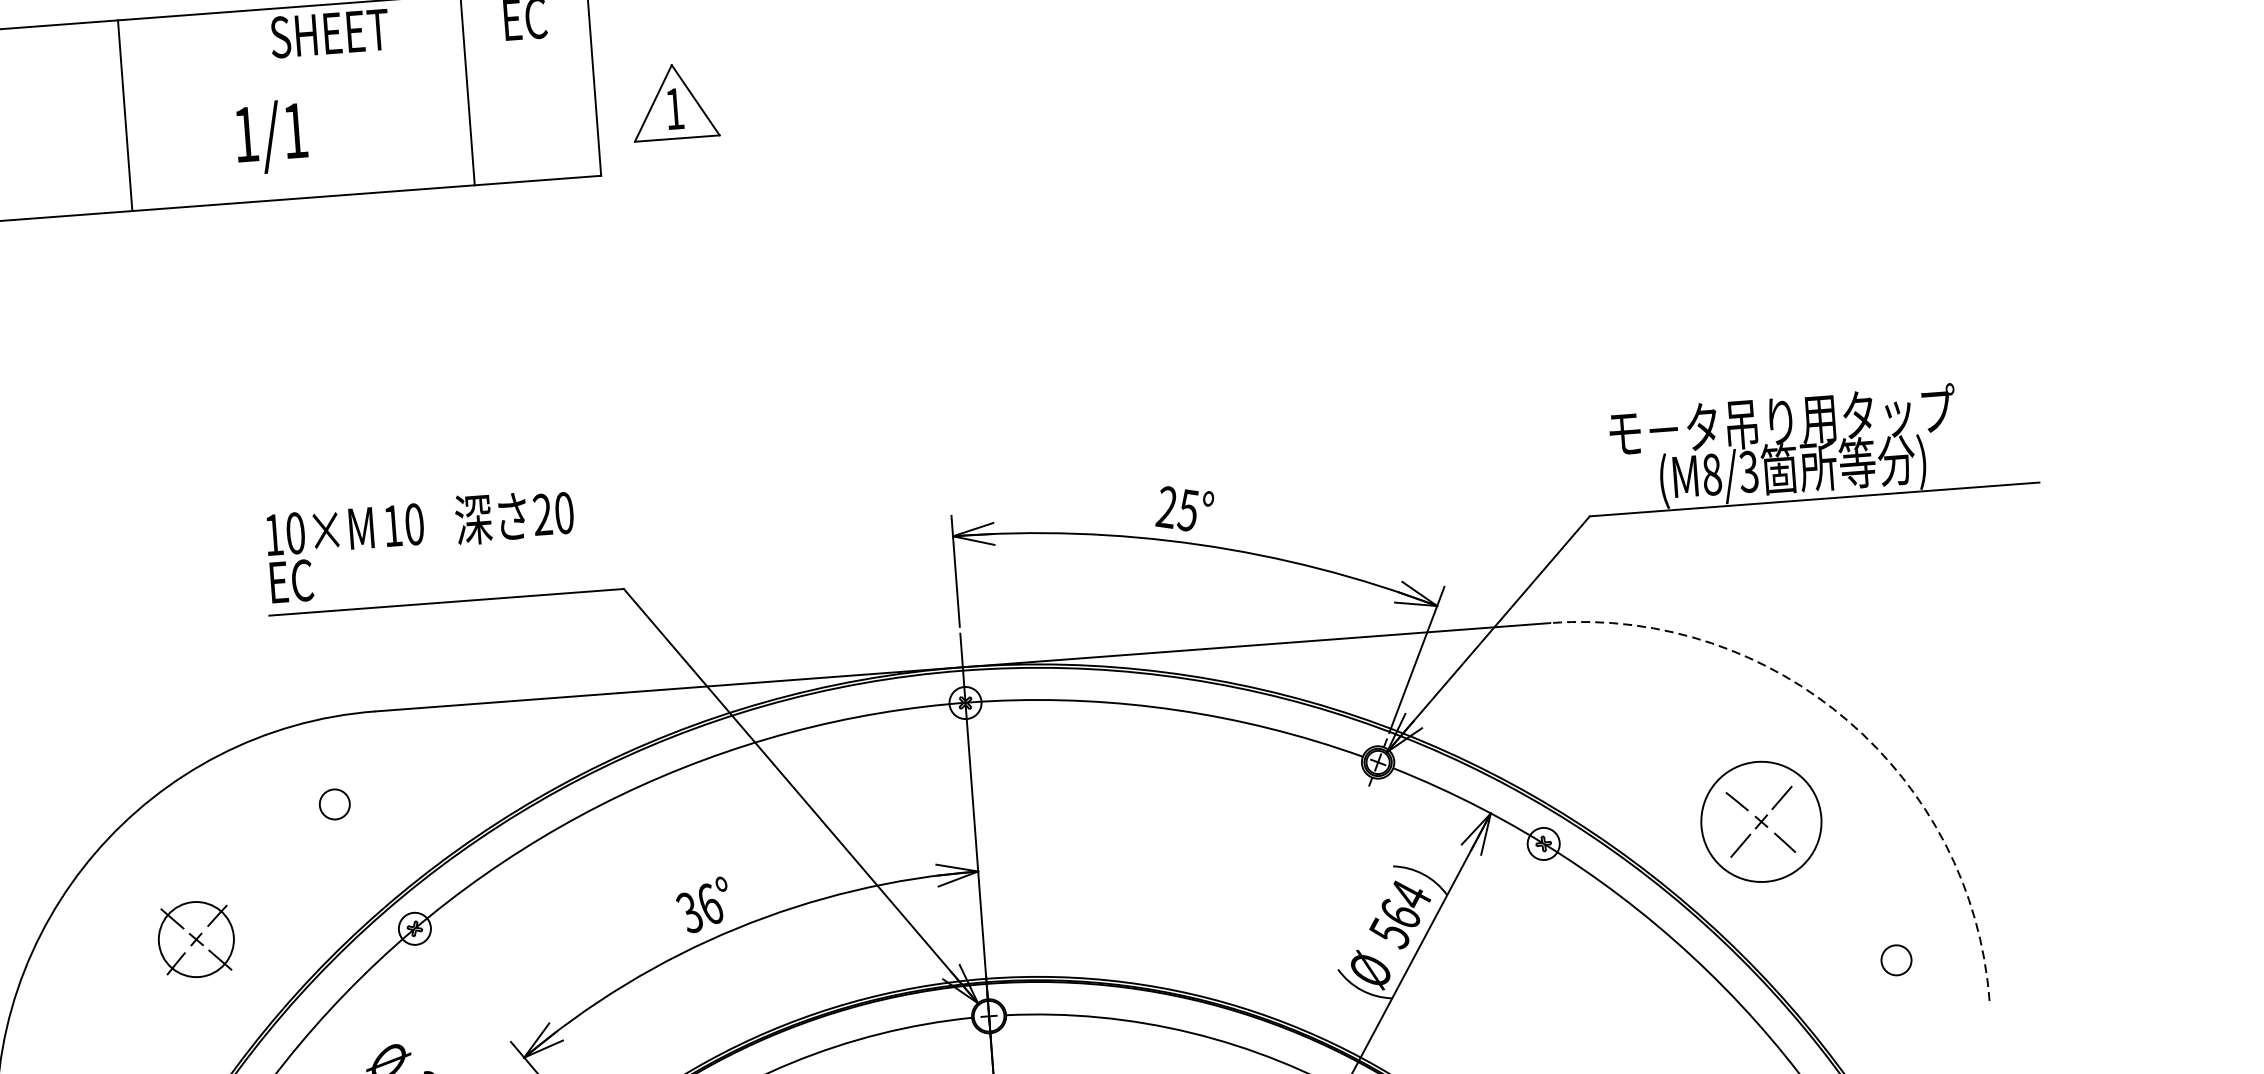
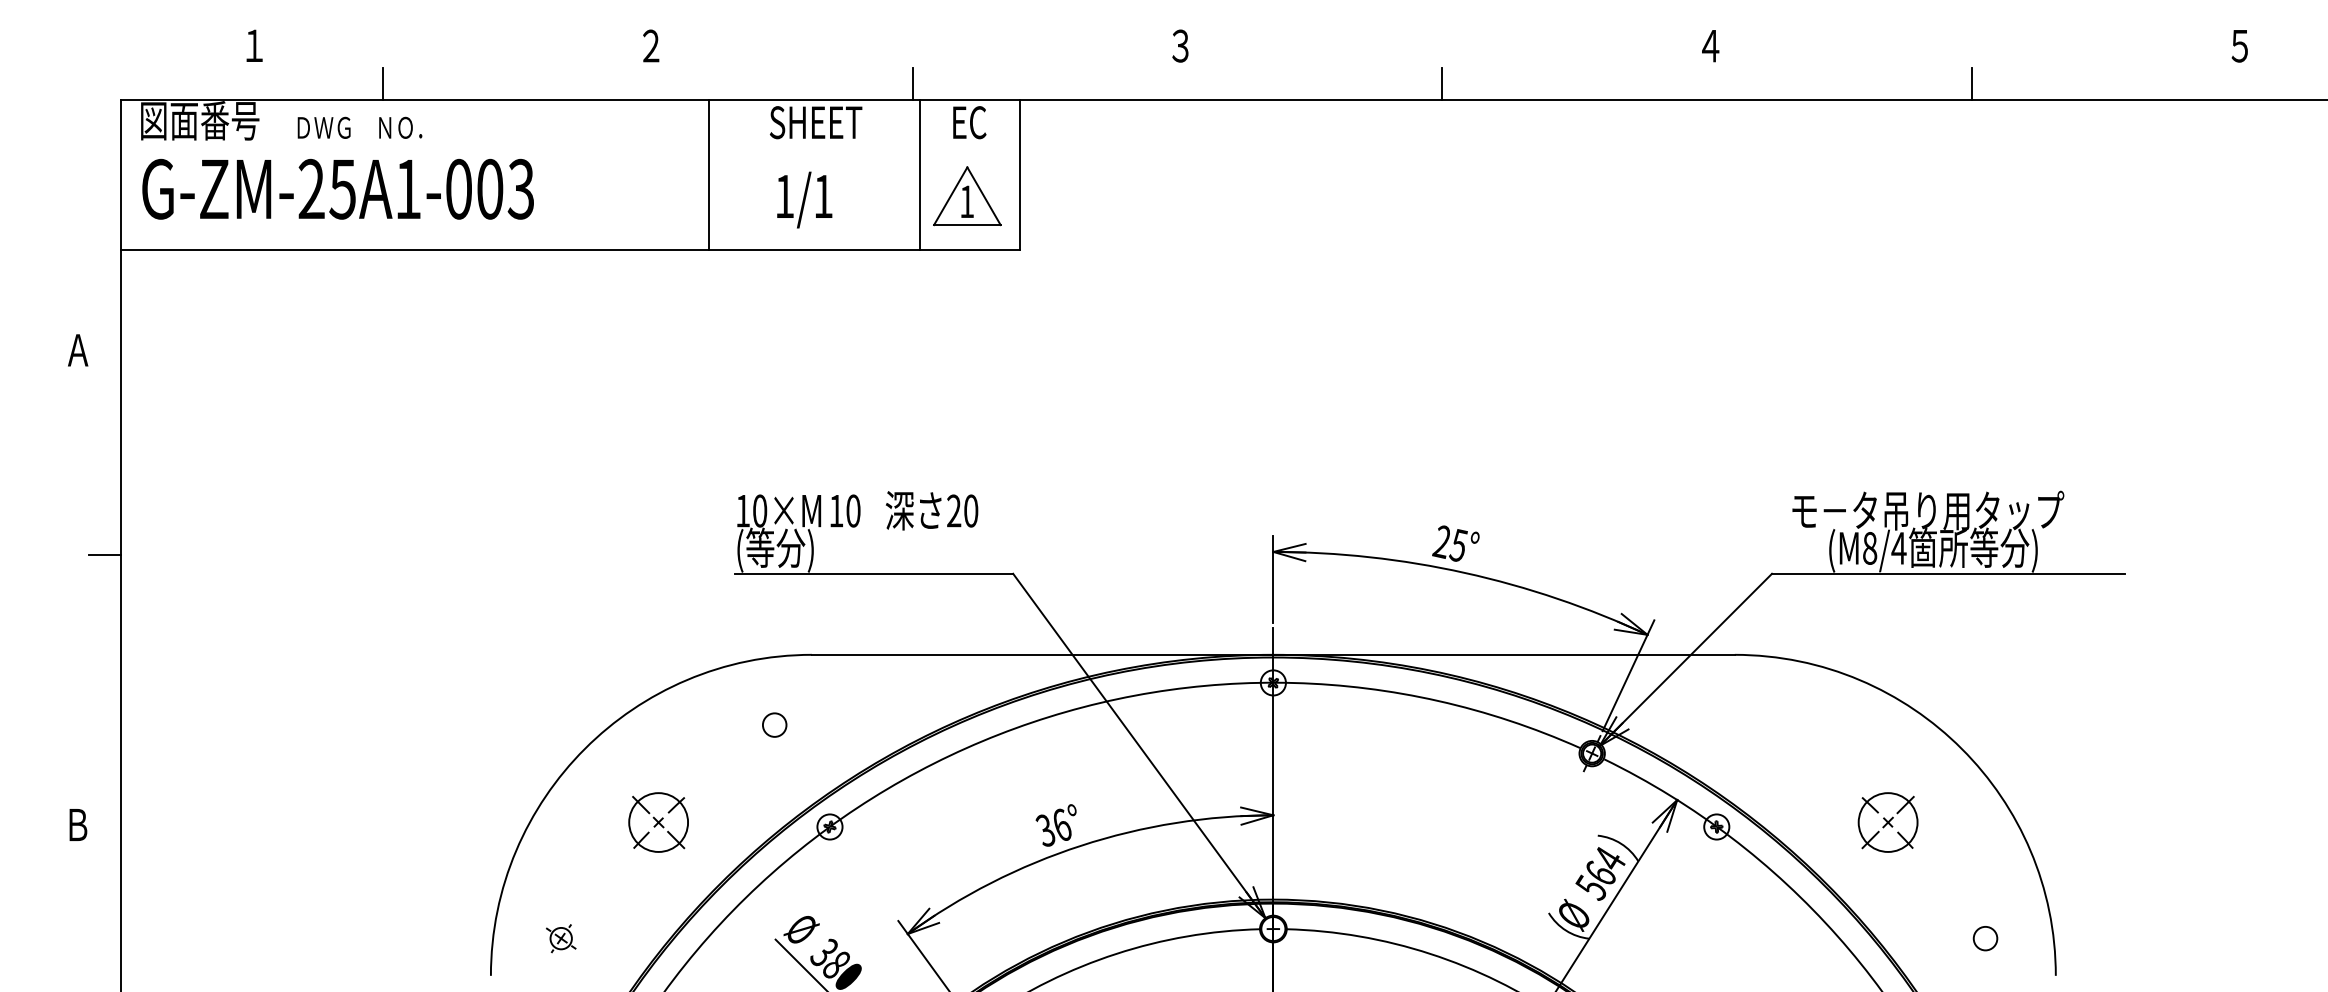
part: (674, 102) -> (967, 196), moved
line: (125, 115) -> (709, 174), moved
text: (271, 136) -> (804, 199), moved
text: (1748, 470) -> (1898, 547), (M8/3 -> (M8/4
text: (319, 580) -> (775, 549), EC -> (等分)
arc: (1847, 720) -> (1961, 748), dashed -> solid
circle: (1760, 821) -> (1887, 822), size x0.62

